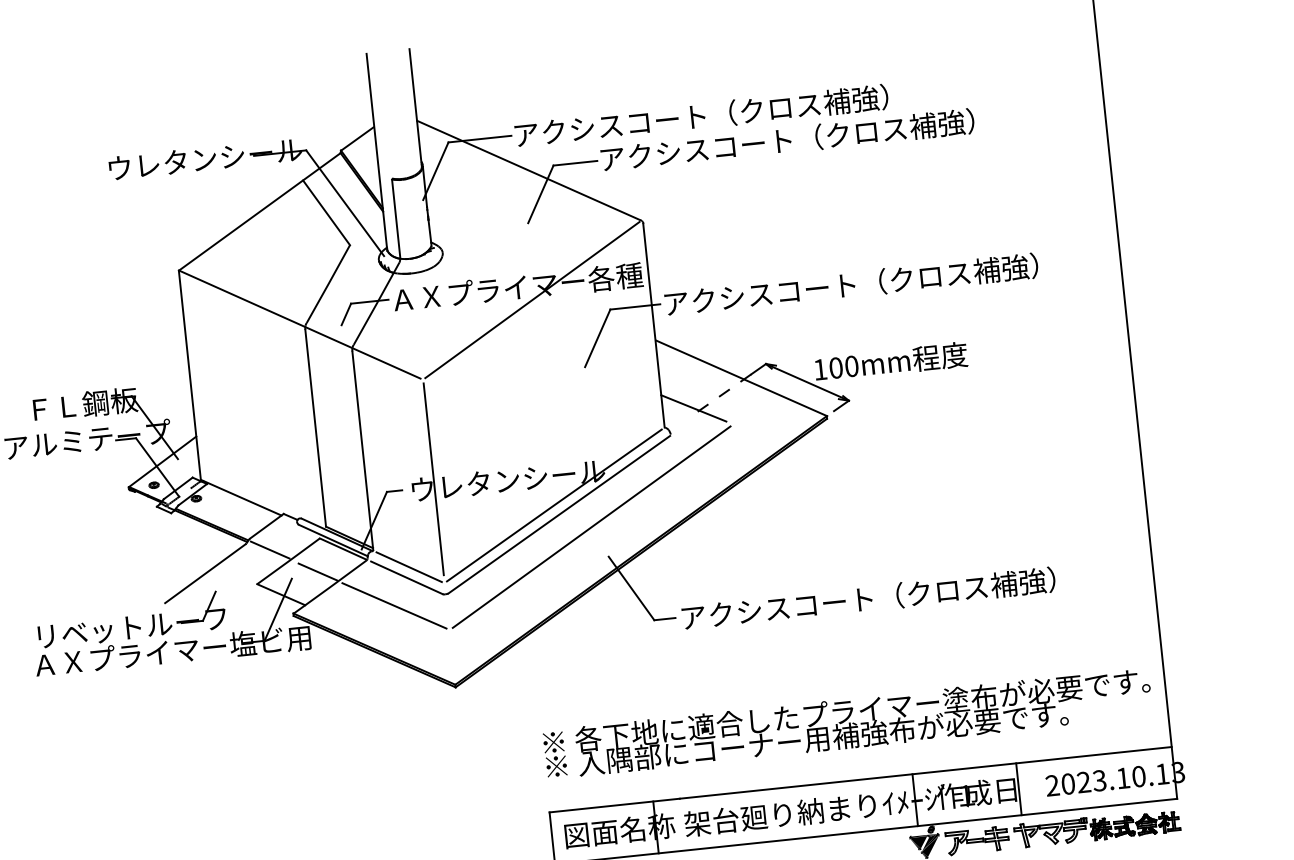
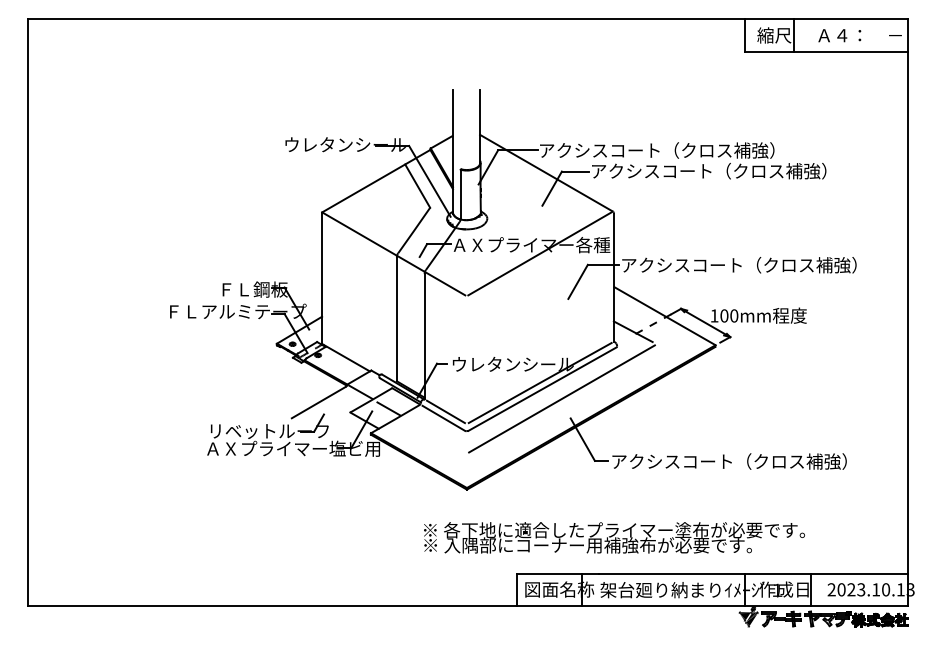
line: (432, 478) -> (466, 358), removed
line: (394, 605) -> (434, 434), removed
text: (847, 723) -> (614, 537), moved

